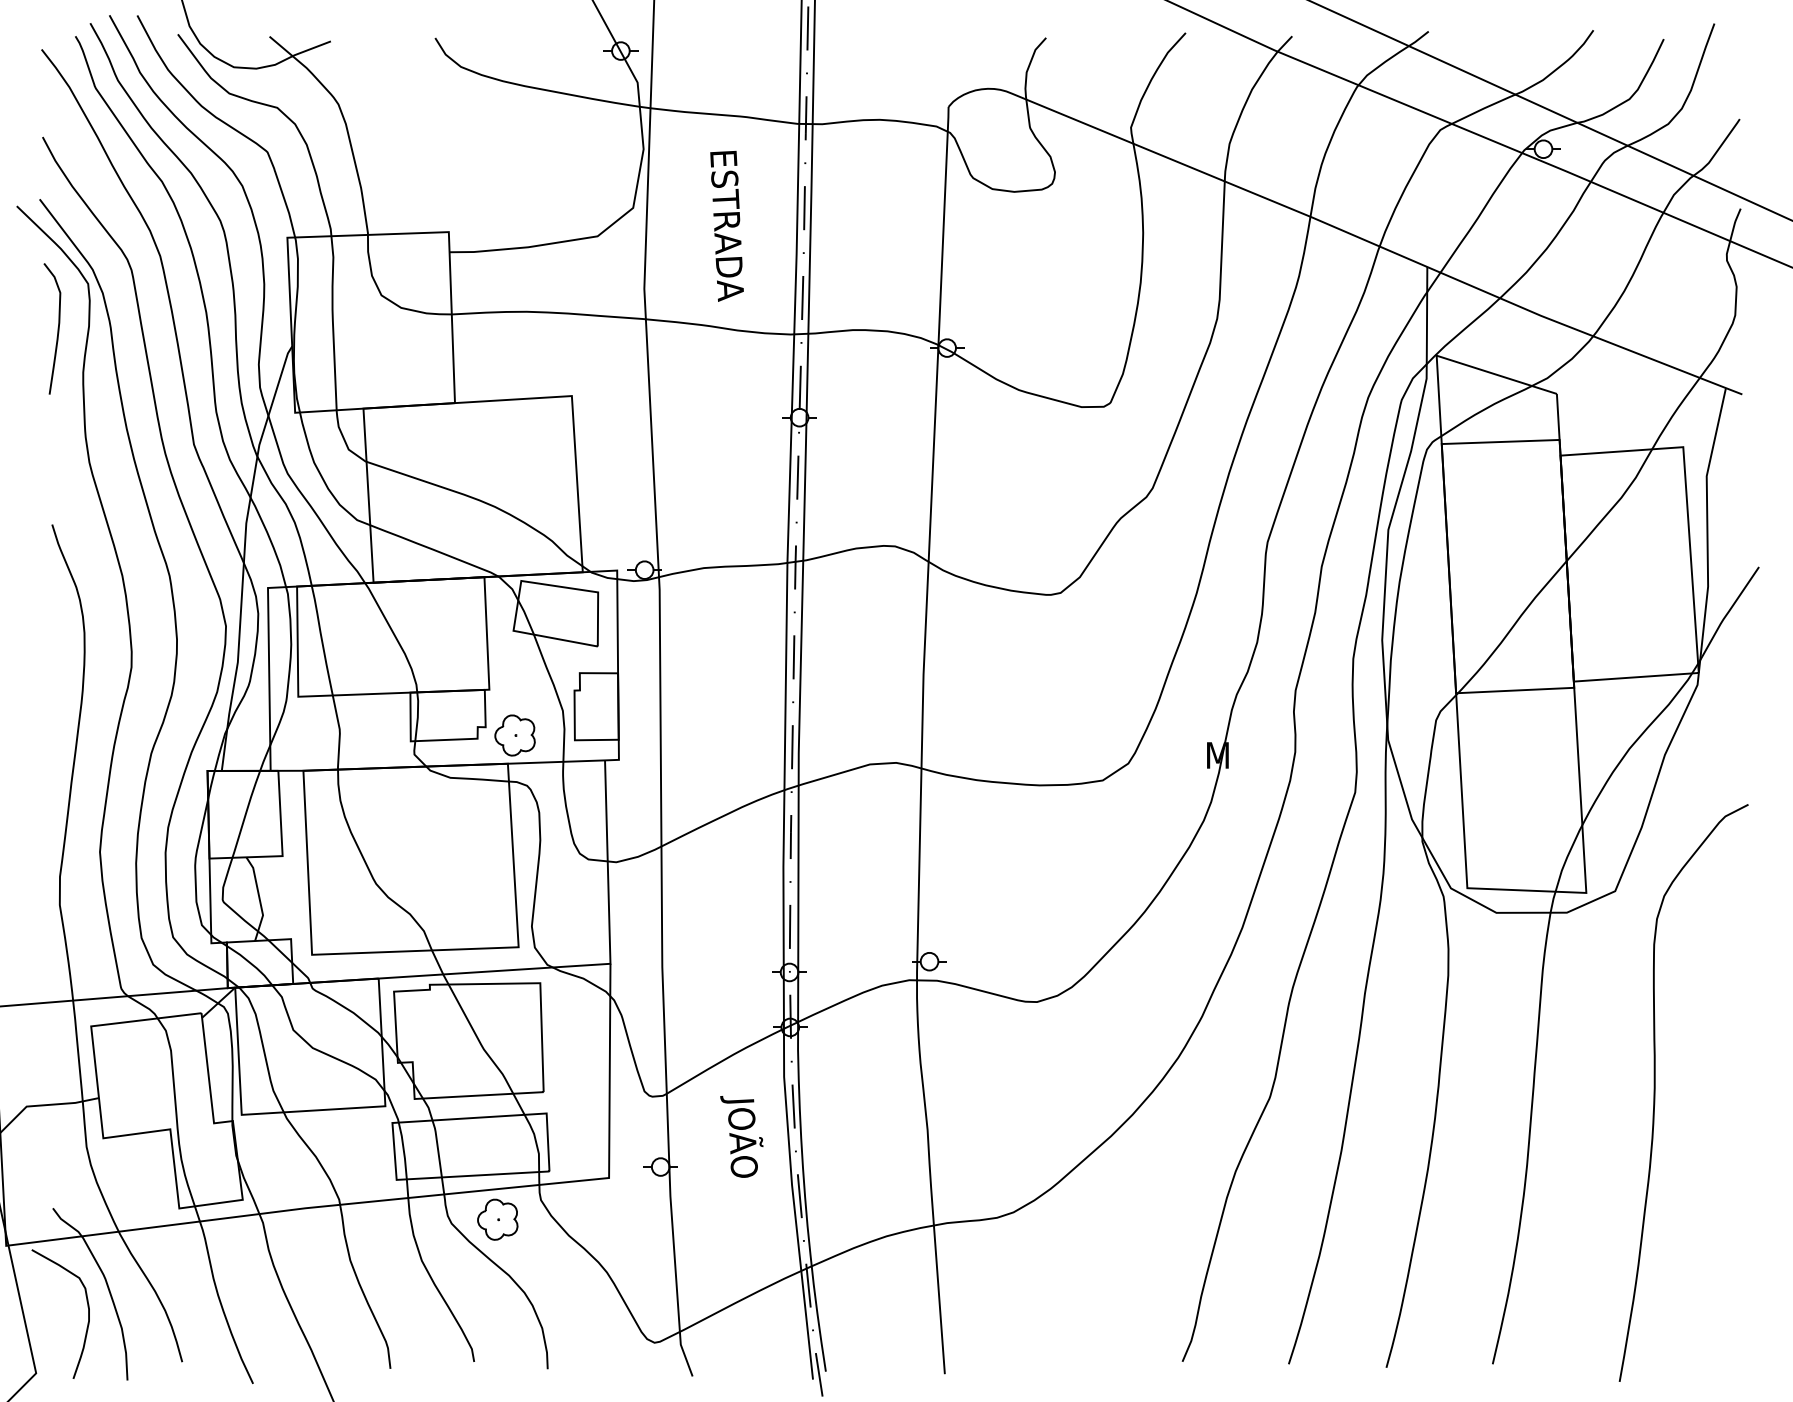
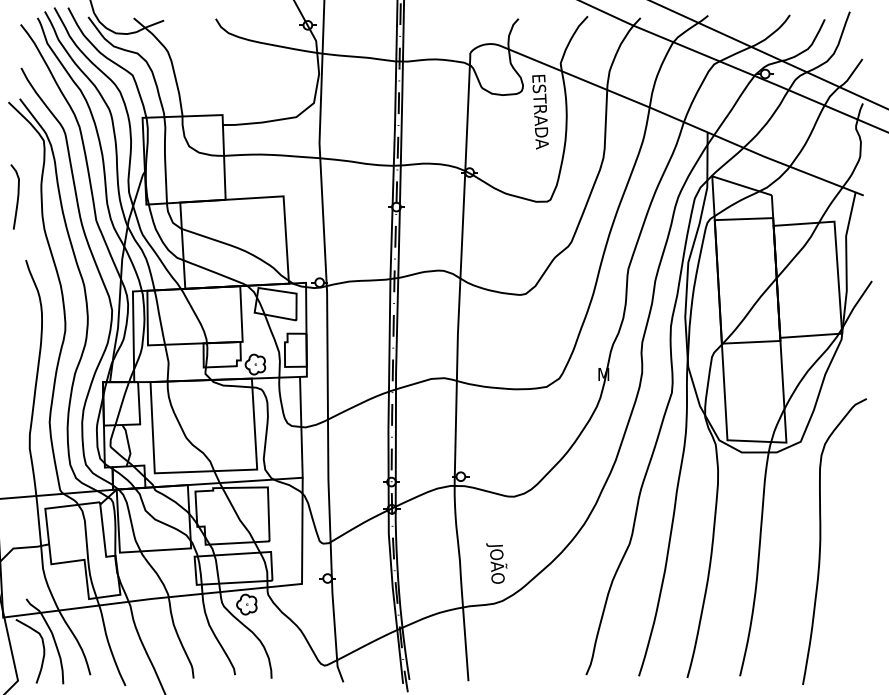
text: (727, 224) -> (540, 111), moved
curve: (57, 327) -> (17, 196), moved
text: (741, 1136) -> (496, 563), moved

